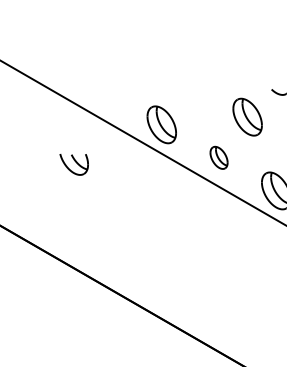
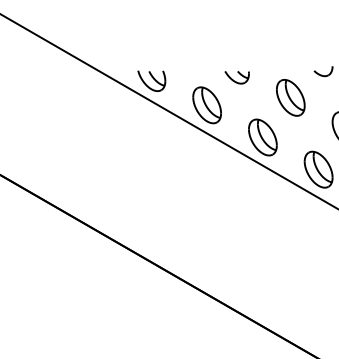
part: (191, 96) -> (236, 77), added
part: (218, 157) -> (262, 137), size x1.67
part: (73, 164) -> (151, 80), moved

